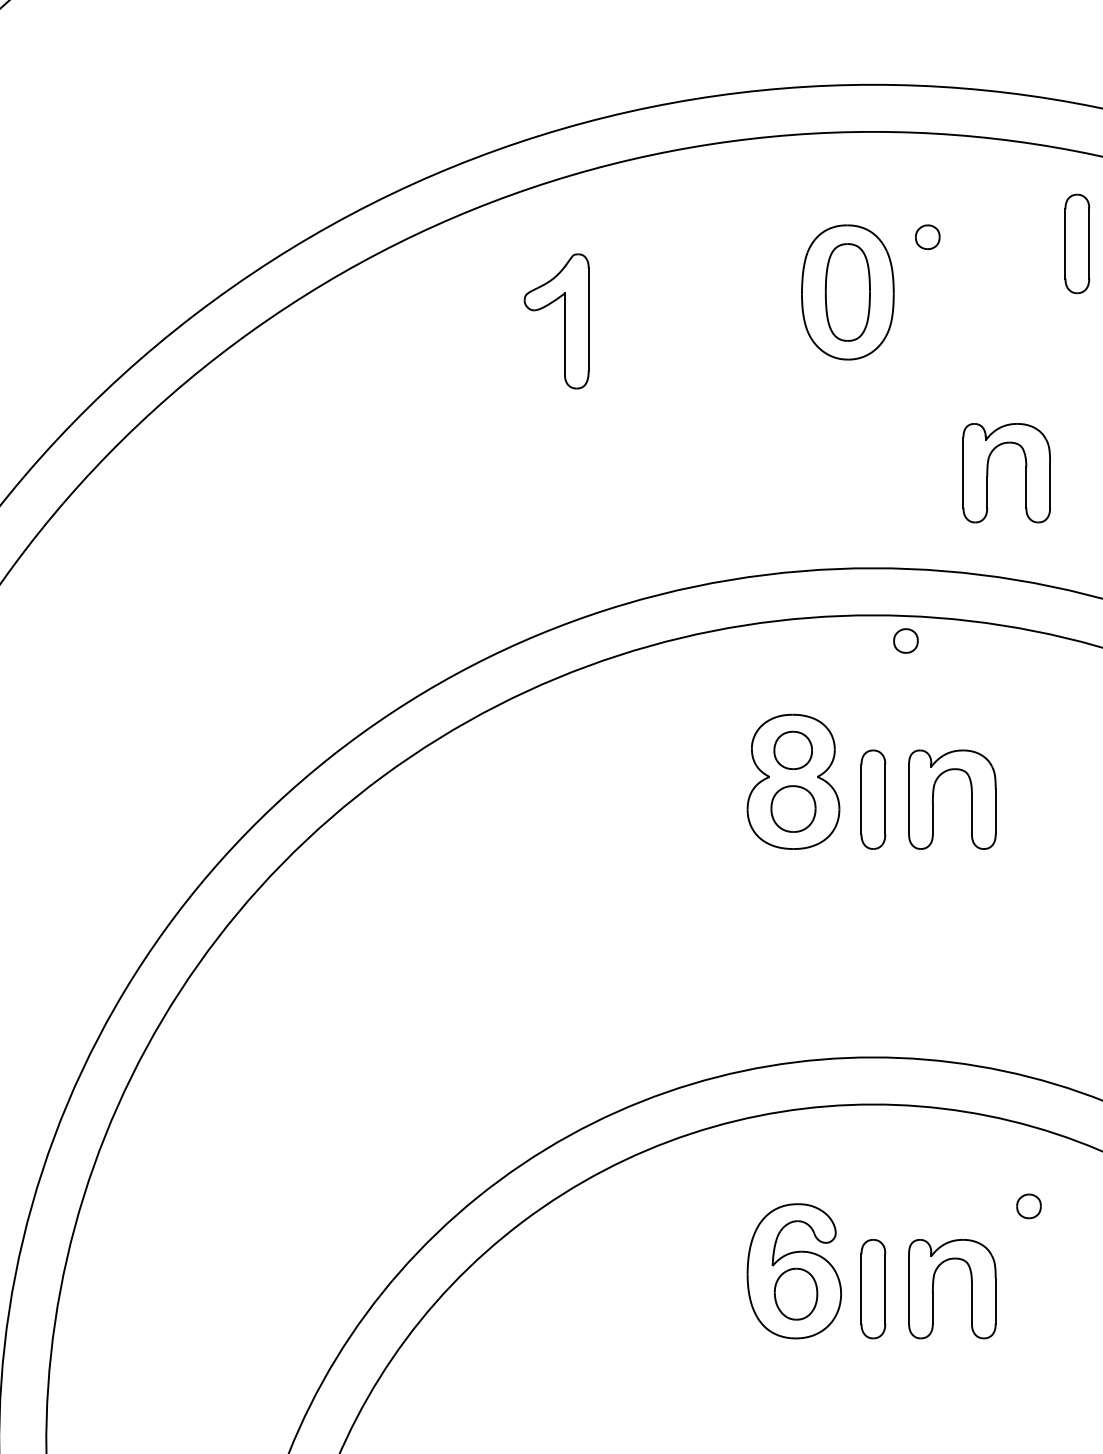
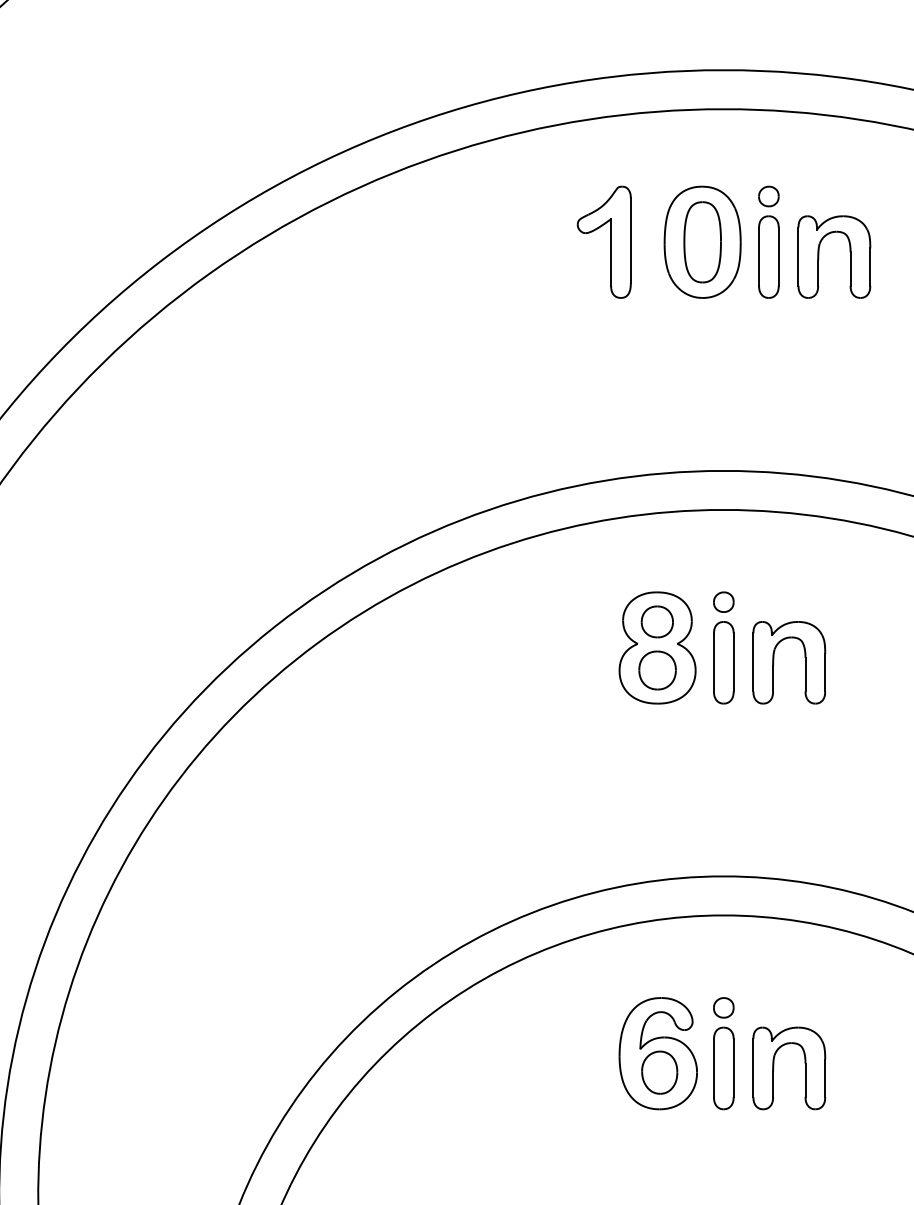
part: (1076, 243) -> (768, 256), moved
part: (564, 320) -> (610, 241), moved
part: (988, 472) -> (819, 256), moved
part: (905, 640) -> (723, 601), moved
part: (1028, 1205) -> (723, 1007), moved

